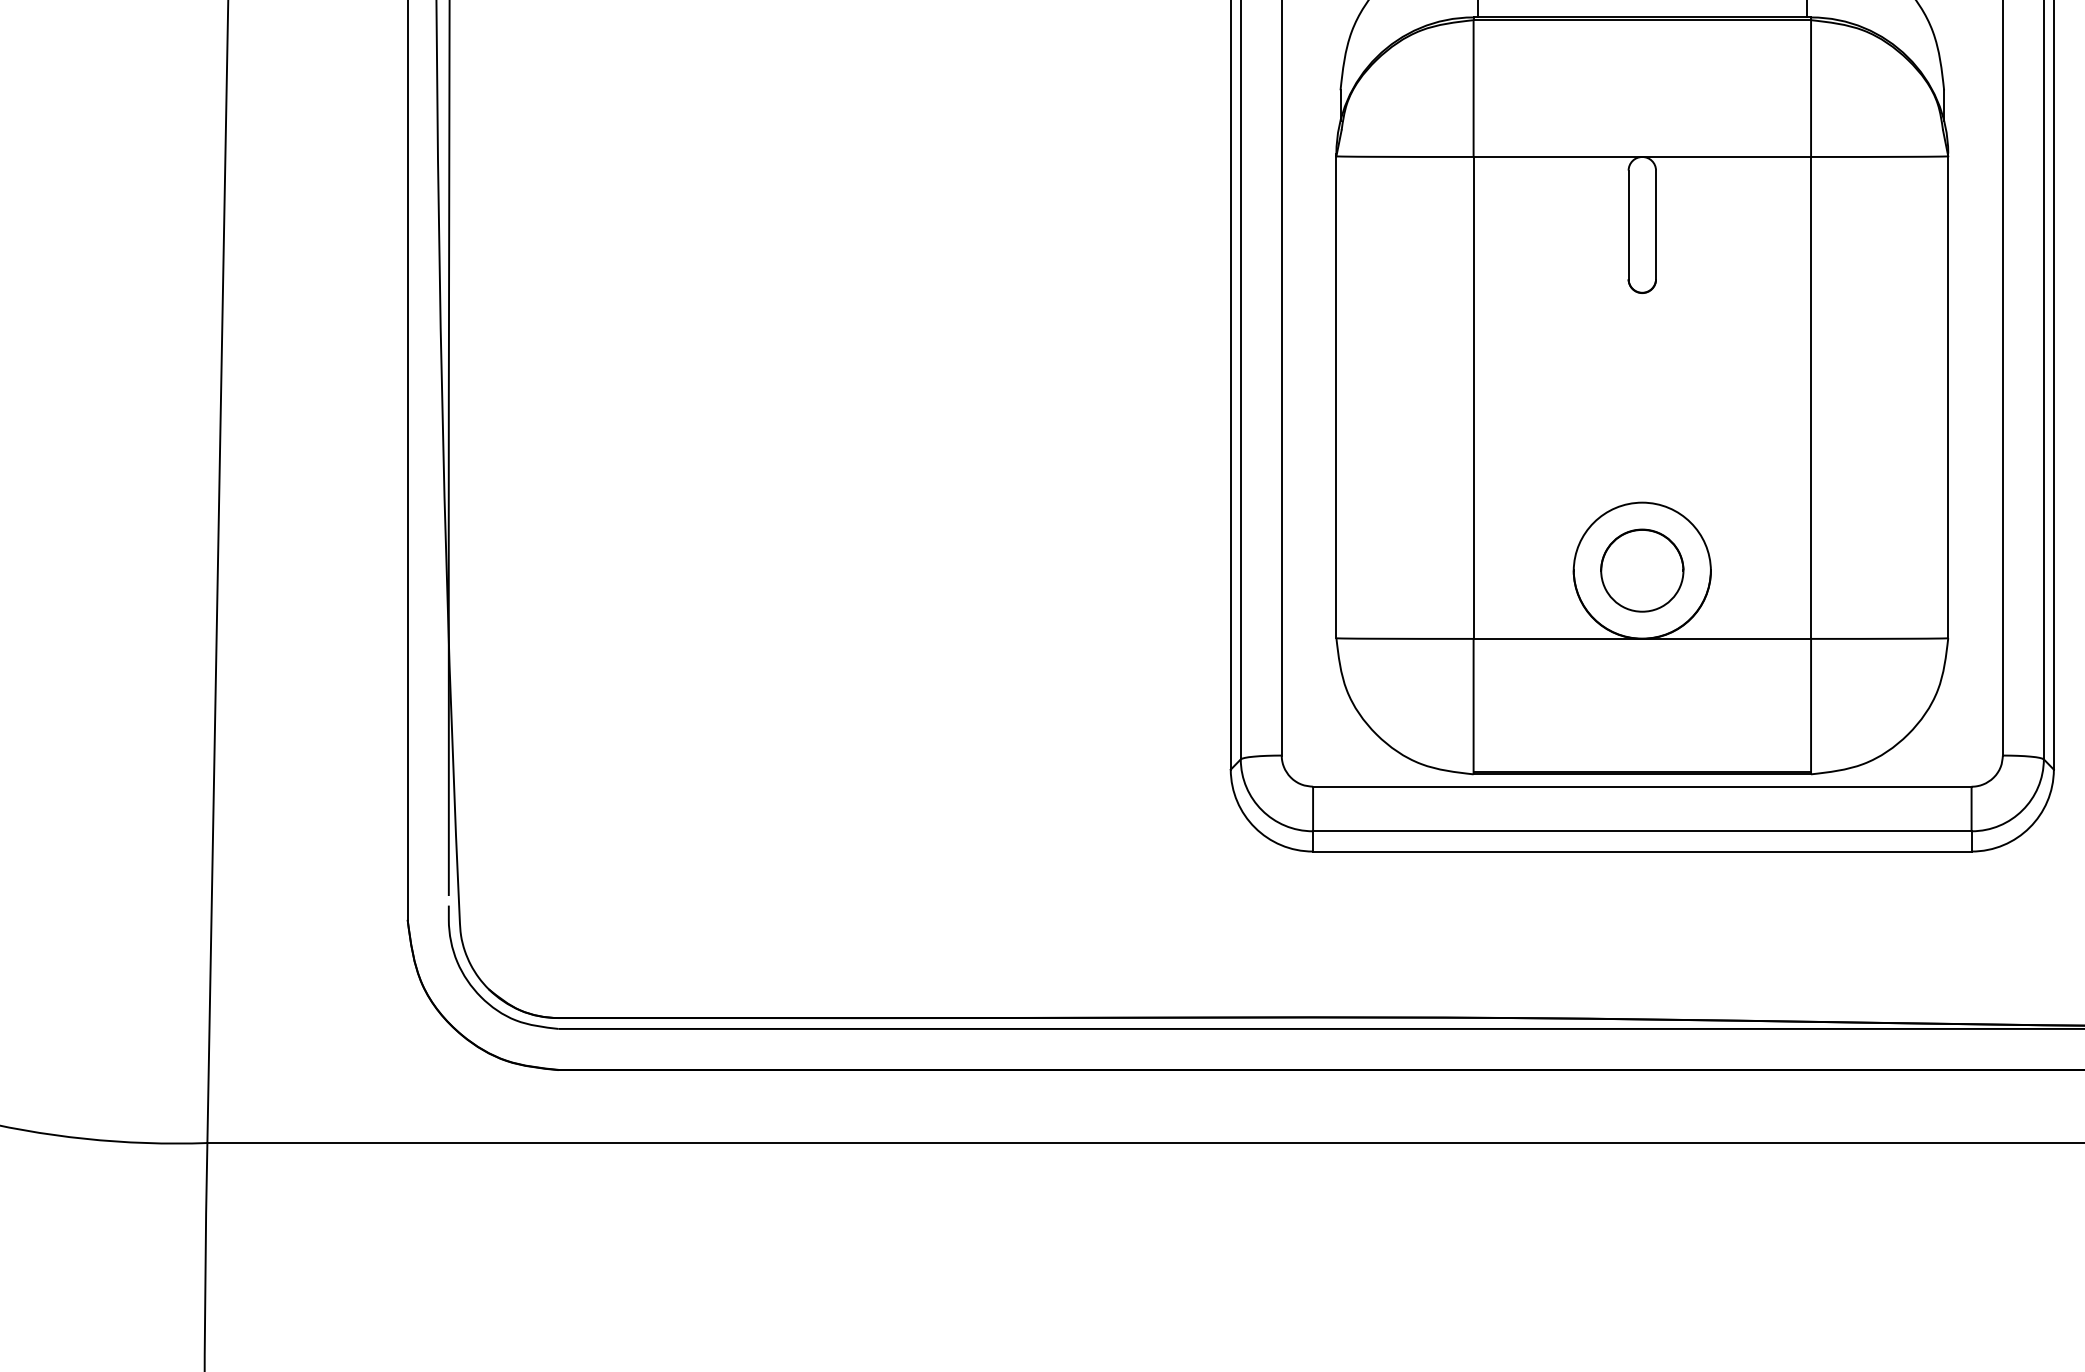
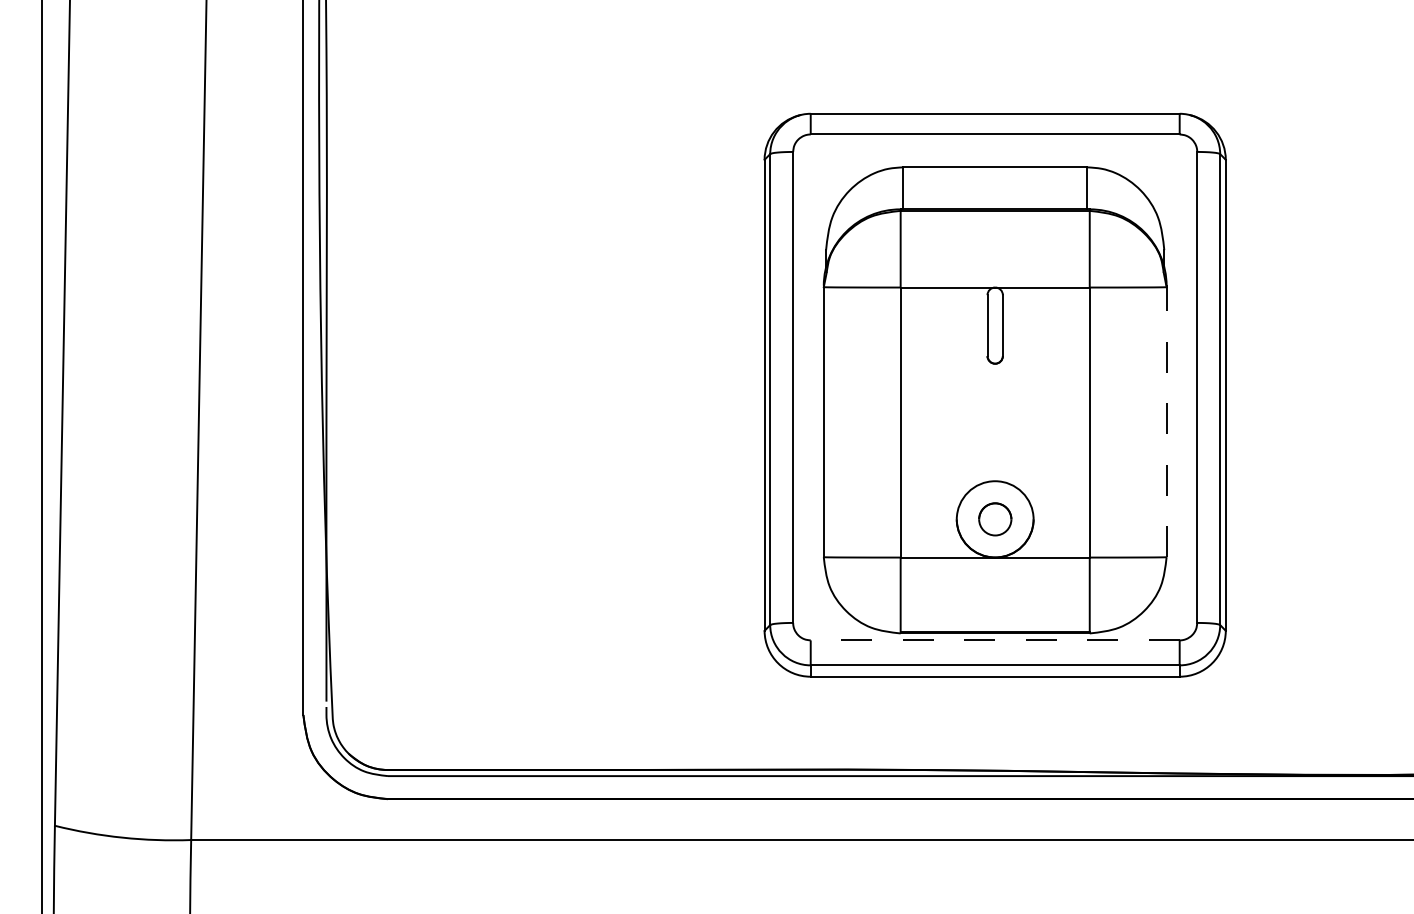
line: (1948, 396) -> (1166, 421), solid -> dashed
part: (1642, 570) -> (995, 519), size x0.7
line: (1641, 786) -> (994, 640), solid -> dashed

